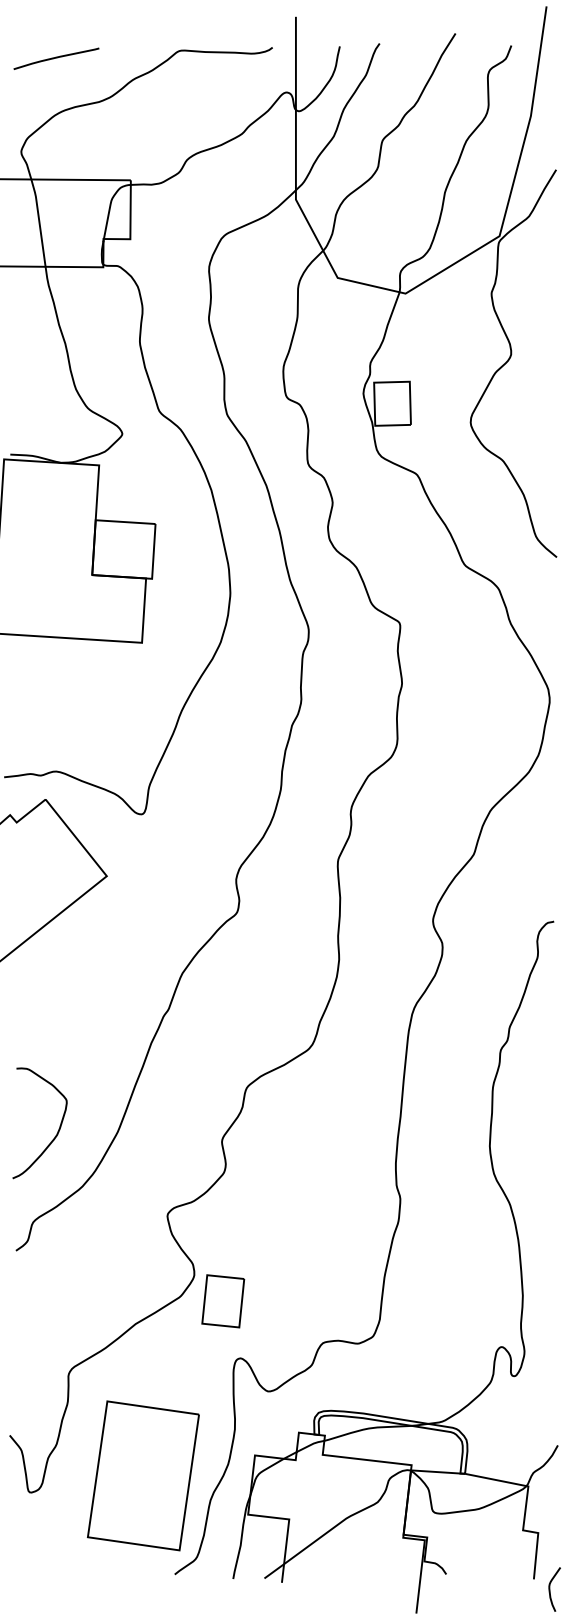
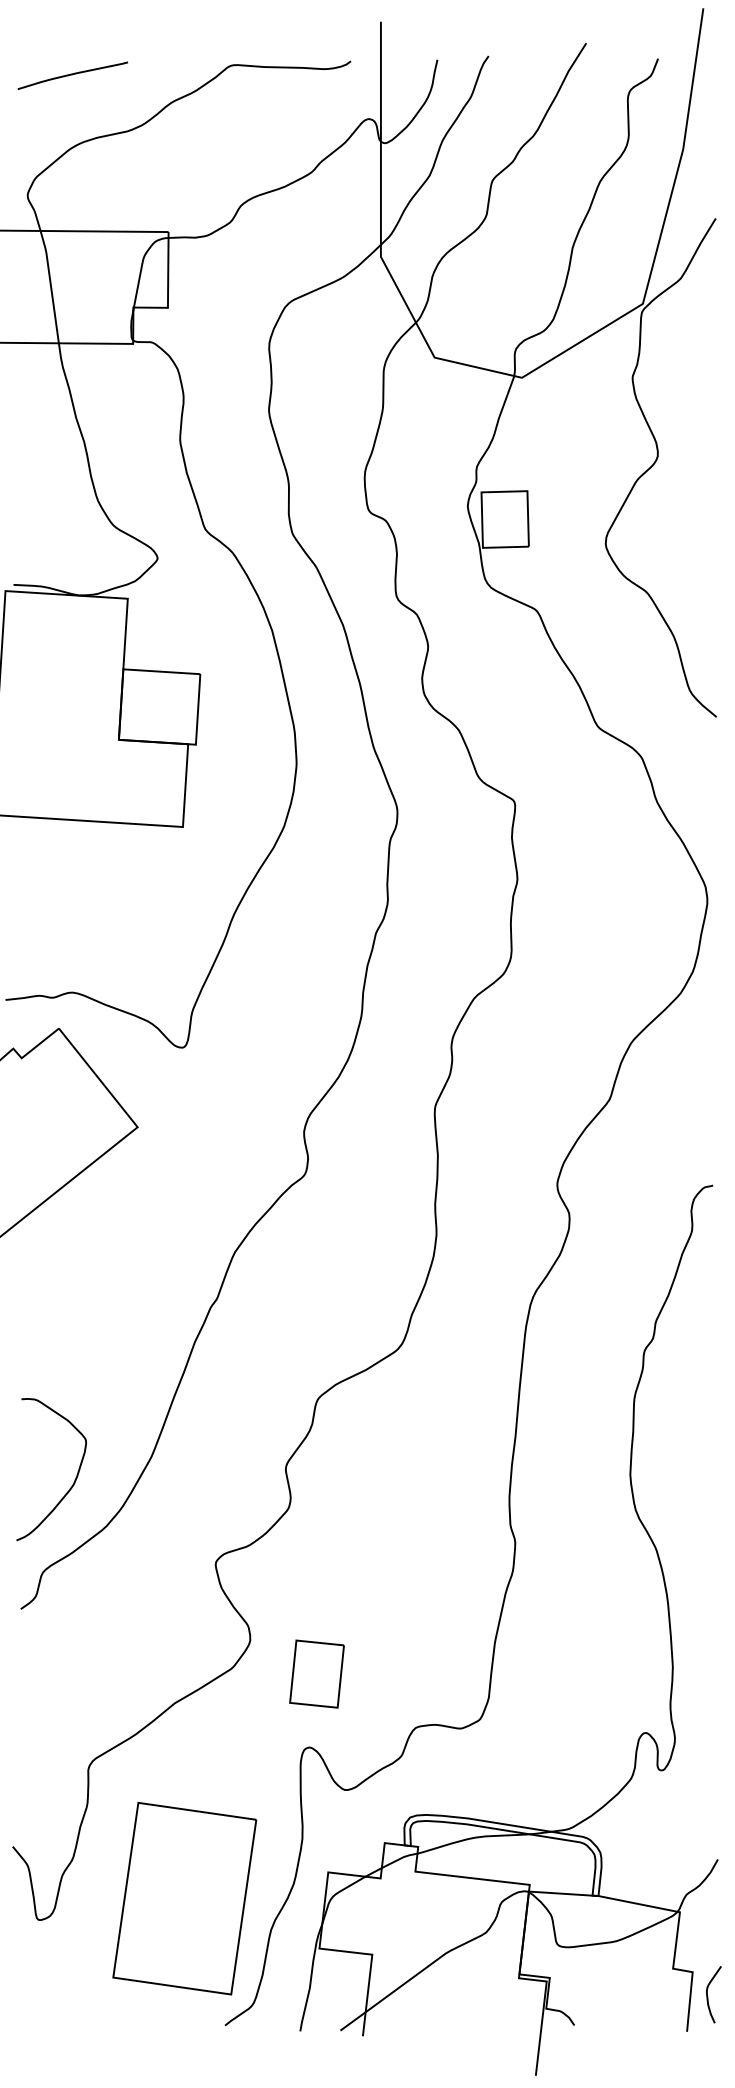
curve: (58, 1128) -> (75, 1476), moved
part: (223, 1301) -> (317, 1674), moved
curve: (550, 1589) -> (708, 1994), moved

